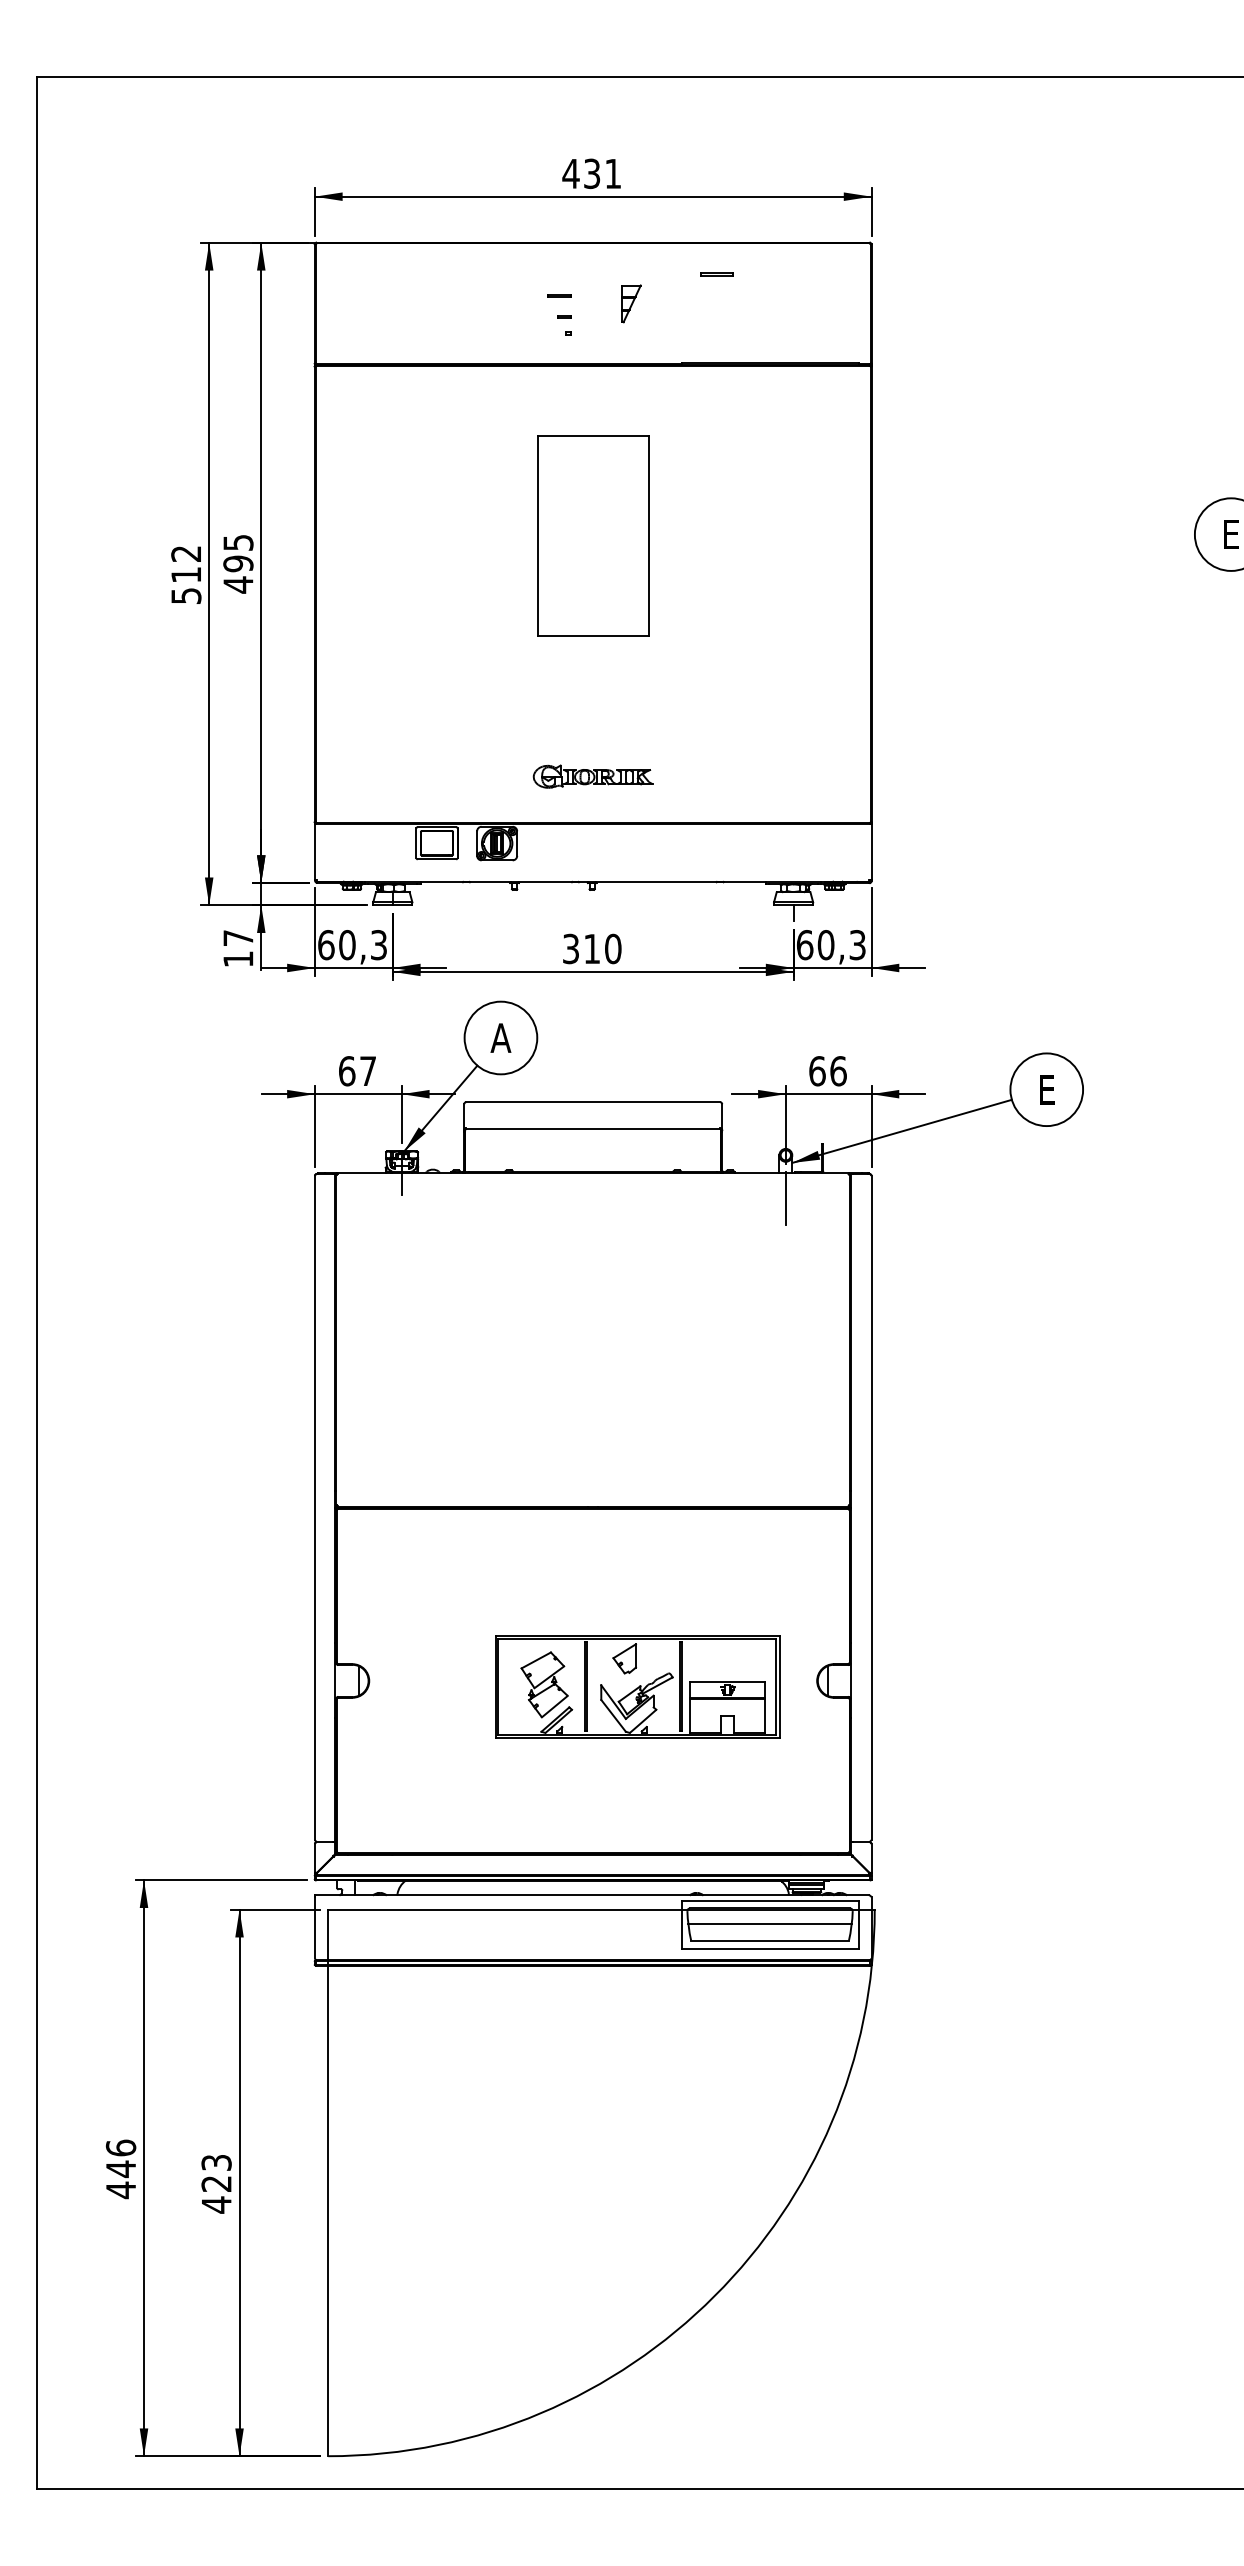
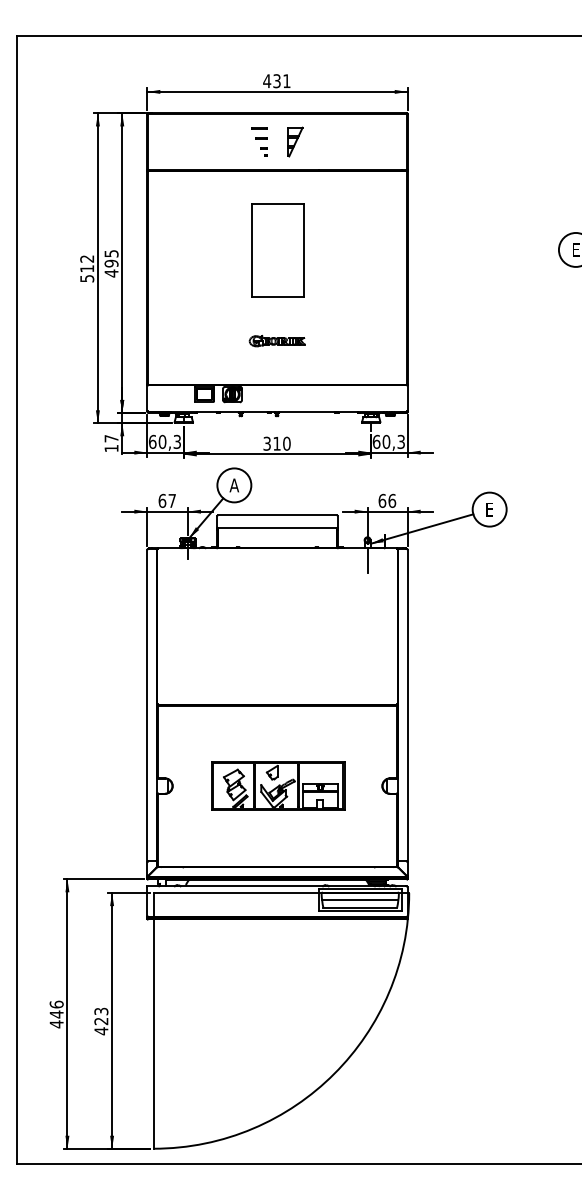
line: (717, 274) -> (259, 128), moved
part: (631, 302) -> (295, 141), size x1.67
part: (590, 777) -> (276, 341), moved
part: (638, 1686) -> (278, 785), moved

